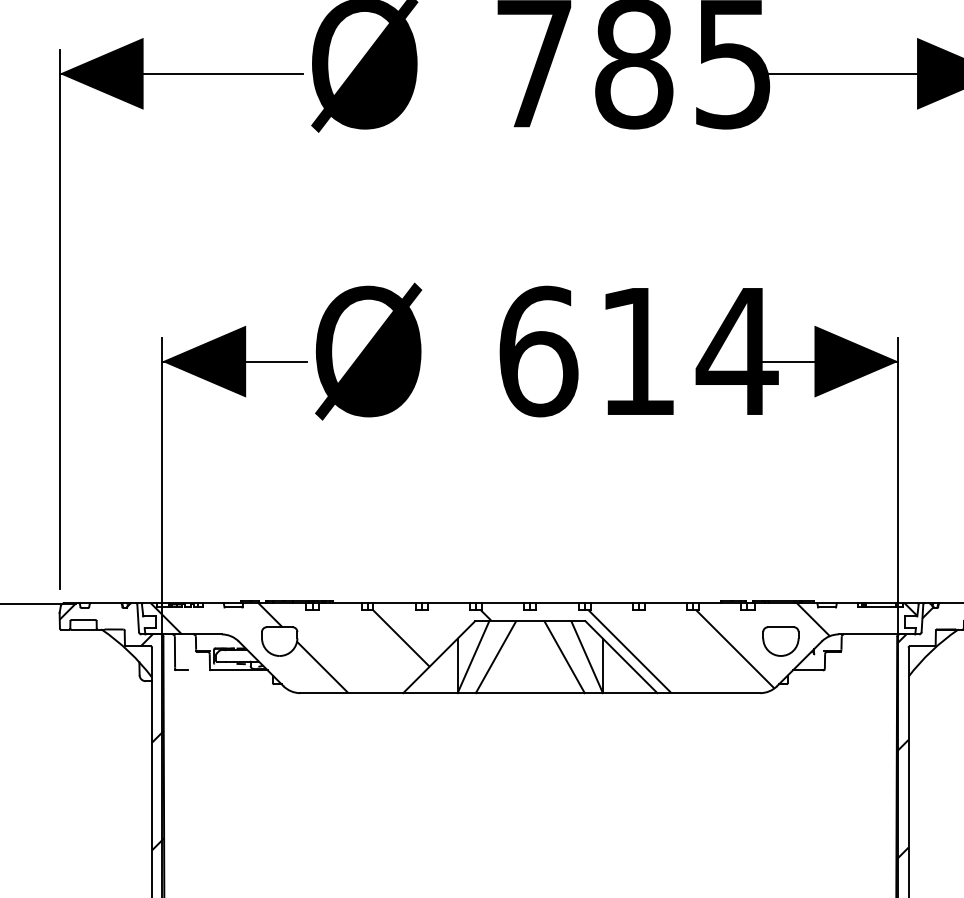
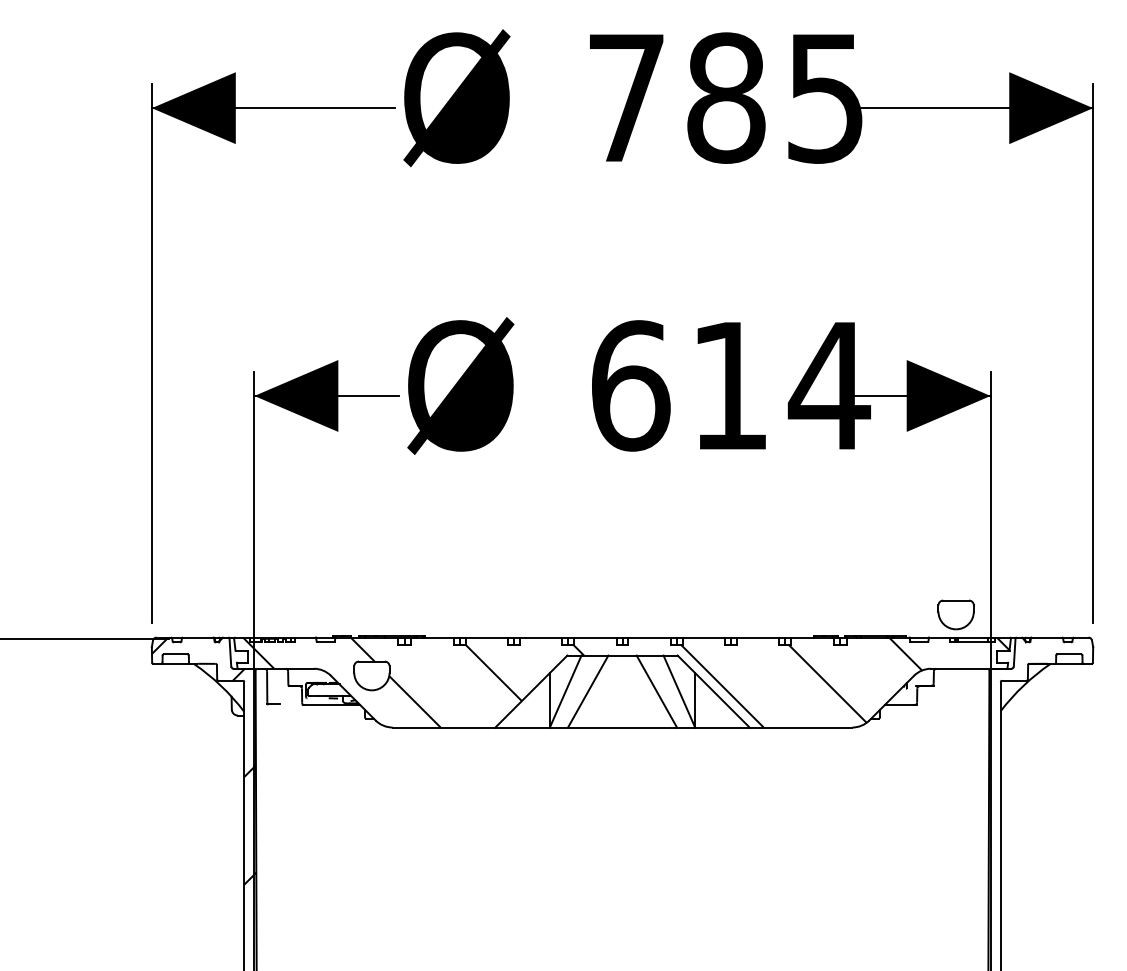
part: (780, 641) -> (955, 614), moved
hatch: (914, 733) -> (1006, 767), removed

